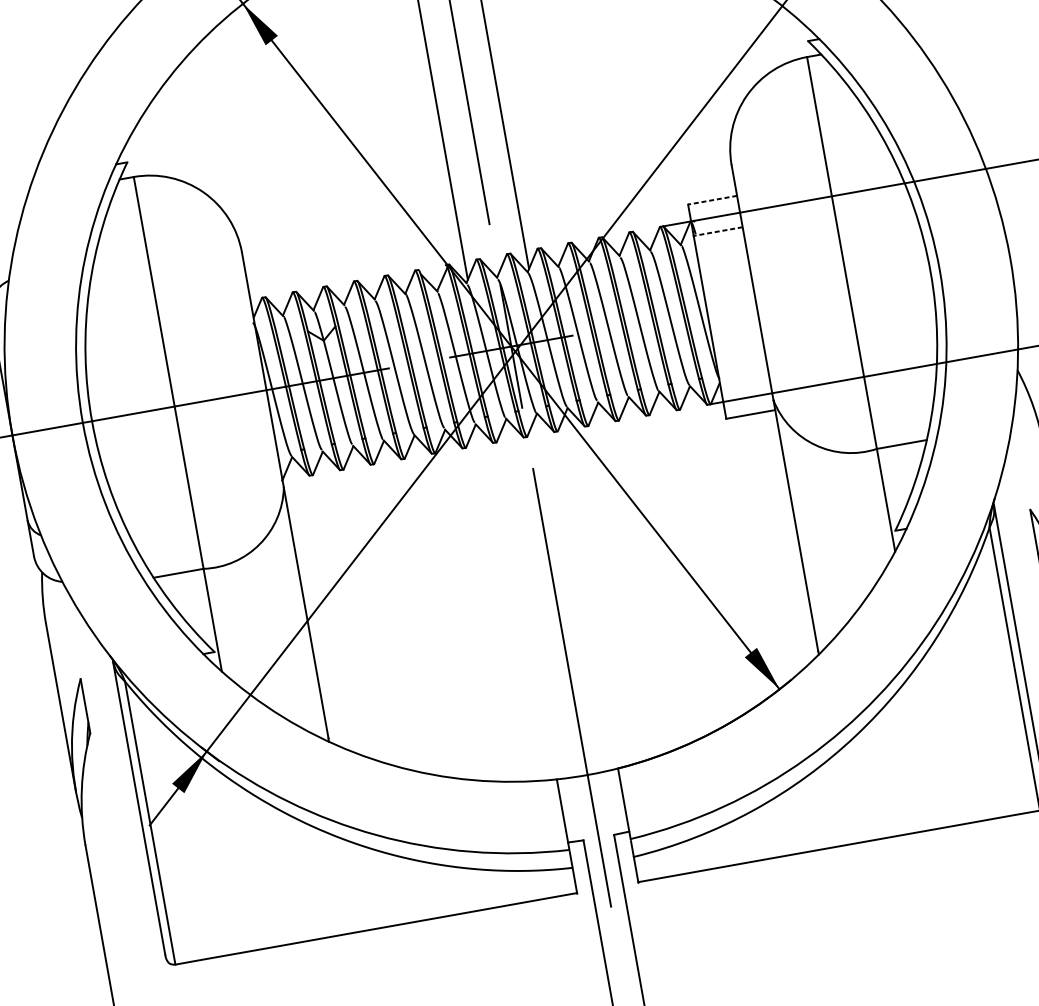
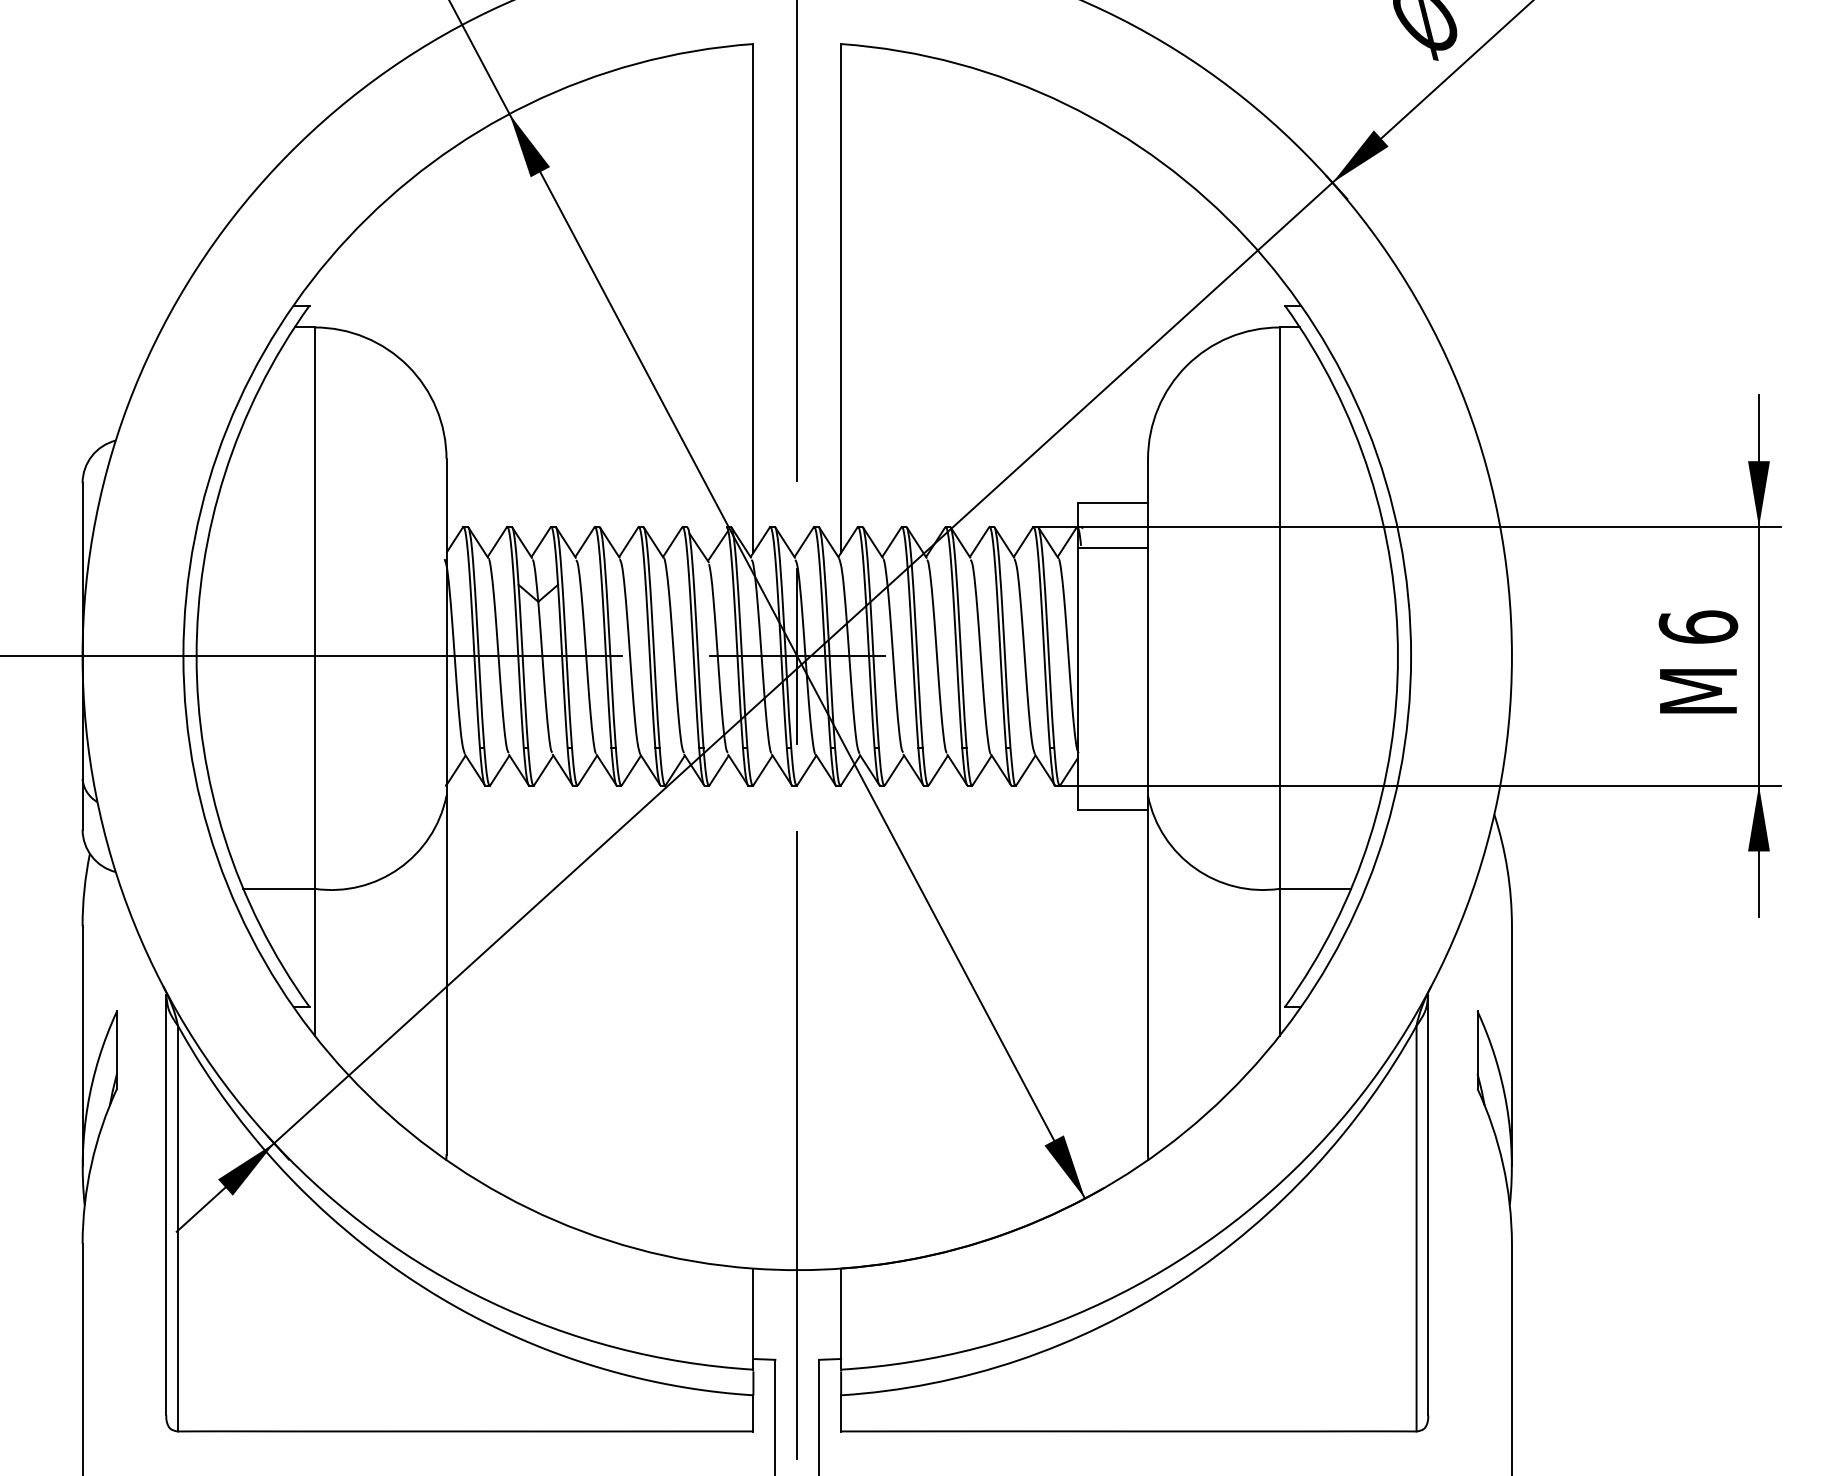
line: (712, 200) -> (1112, 502), dashed -> solid
line: (717, 231) -> (1112, 547), dashed -> solid

